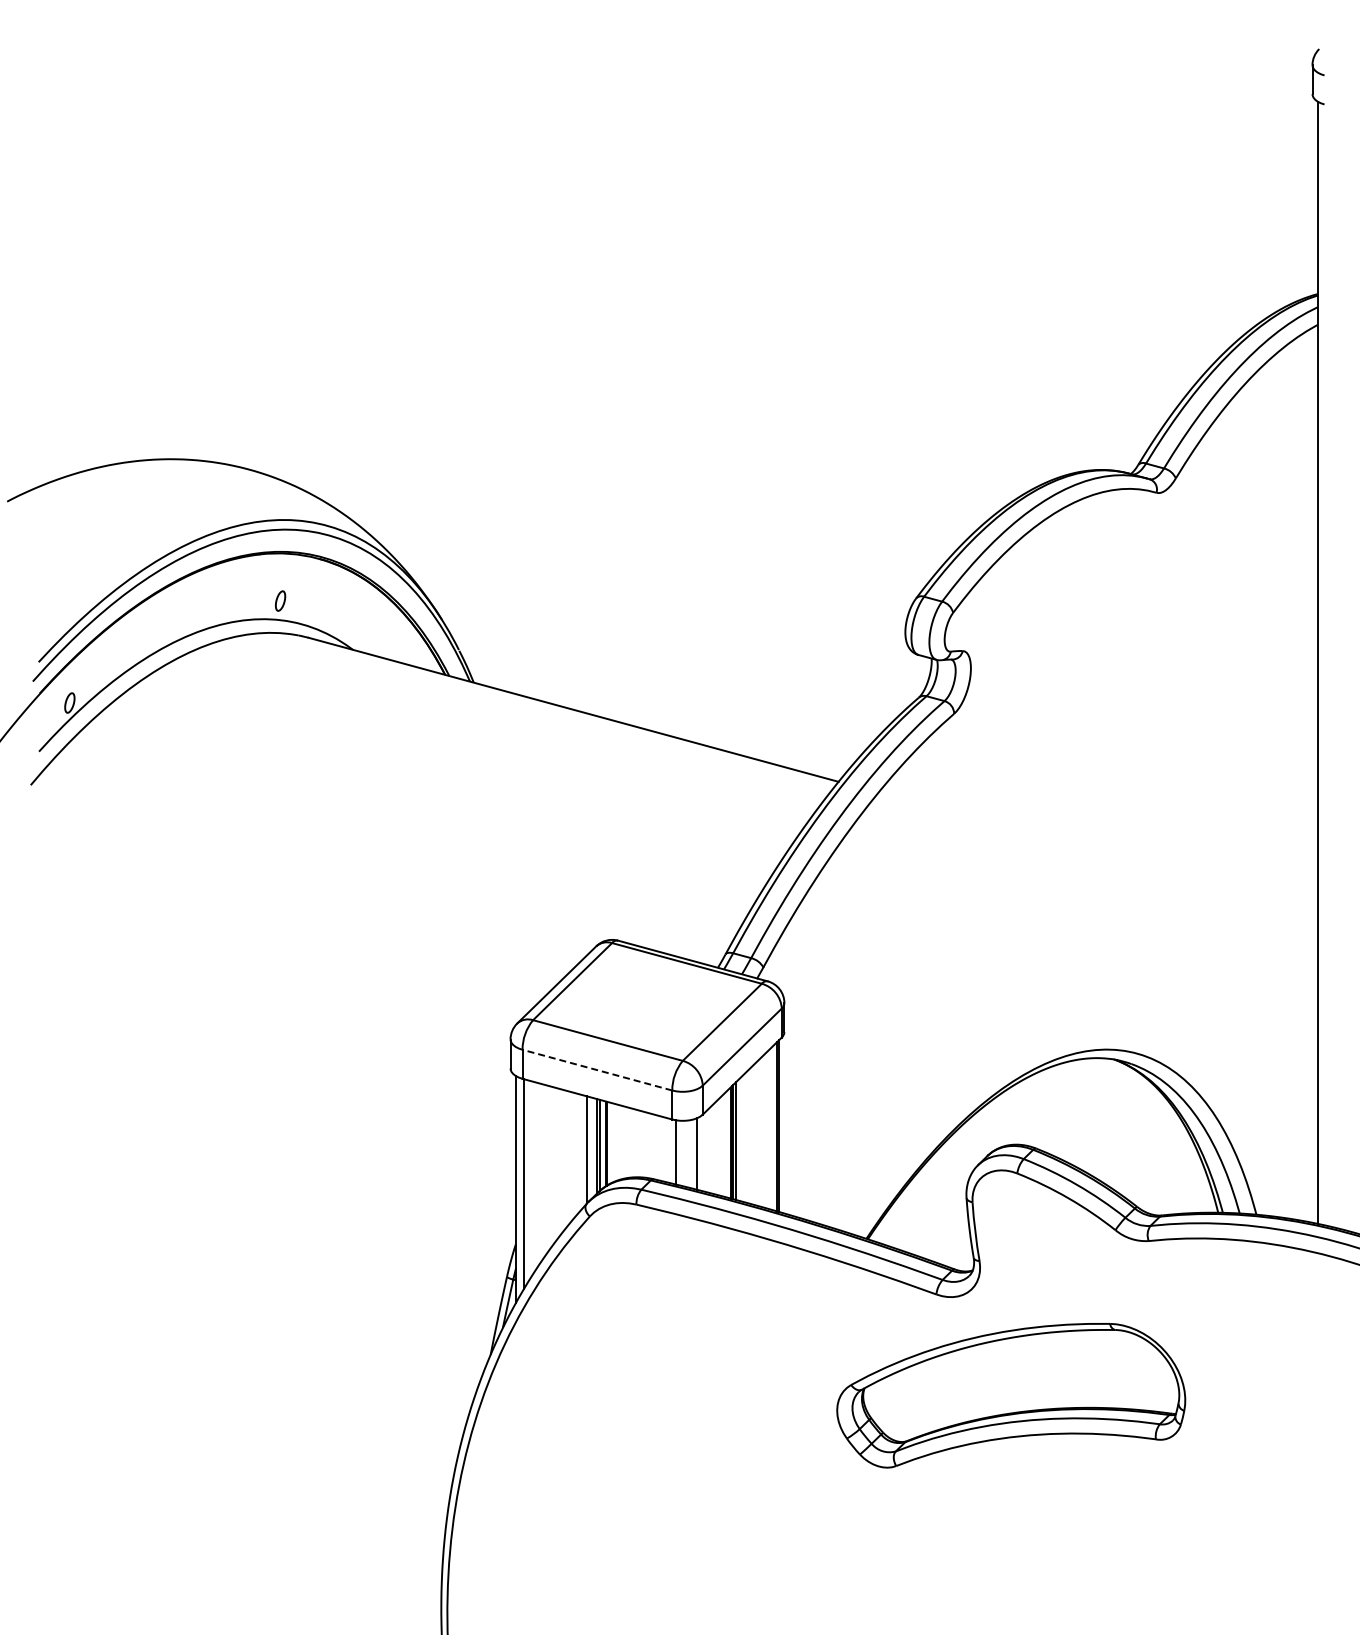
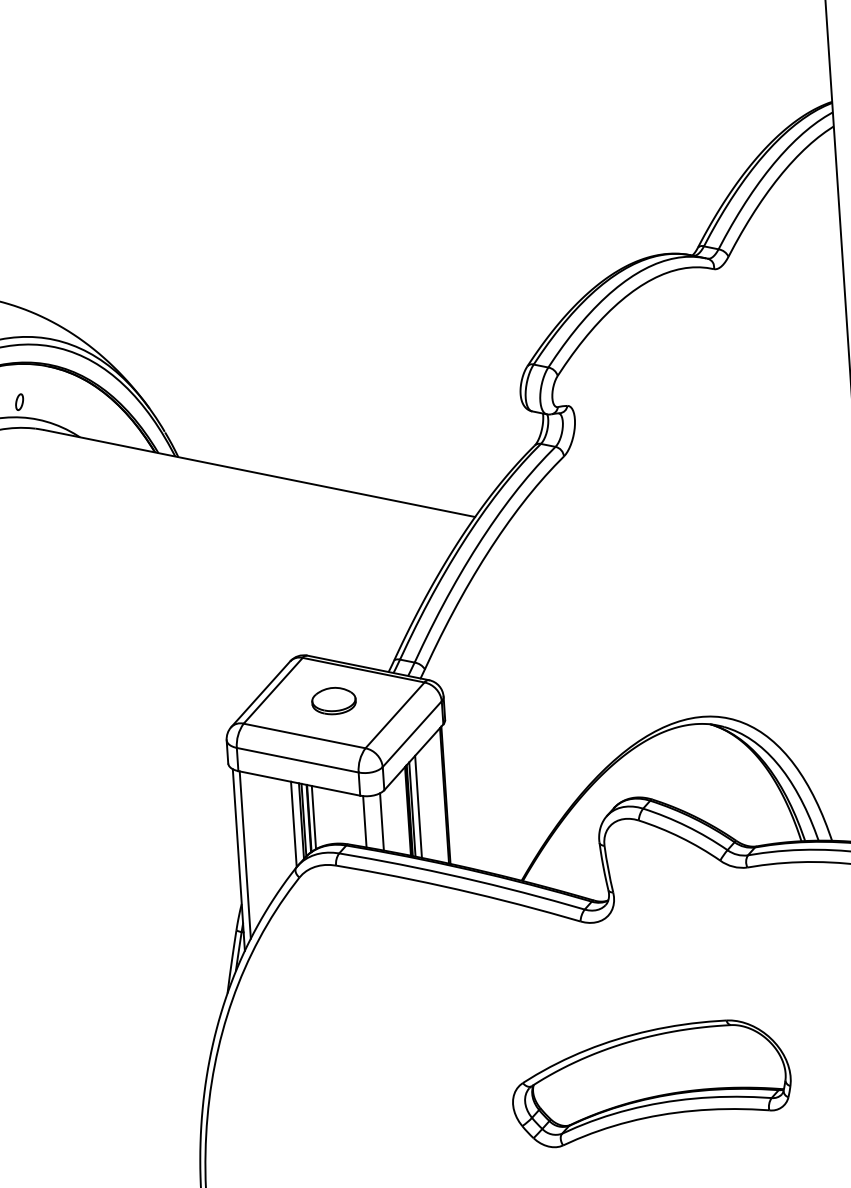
part: (647, 999) -> (334, 701), added
line: (597, 1070) -> (297, 760), dashed -> solid
line: (744, 1138) -> (418, 807), added
line: (612, 1142) -> (313, 817), added
part: (1011, 1395) -> (651, 1082), moved

